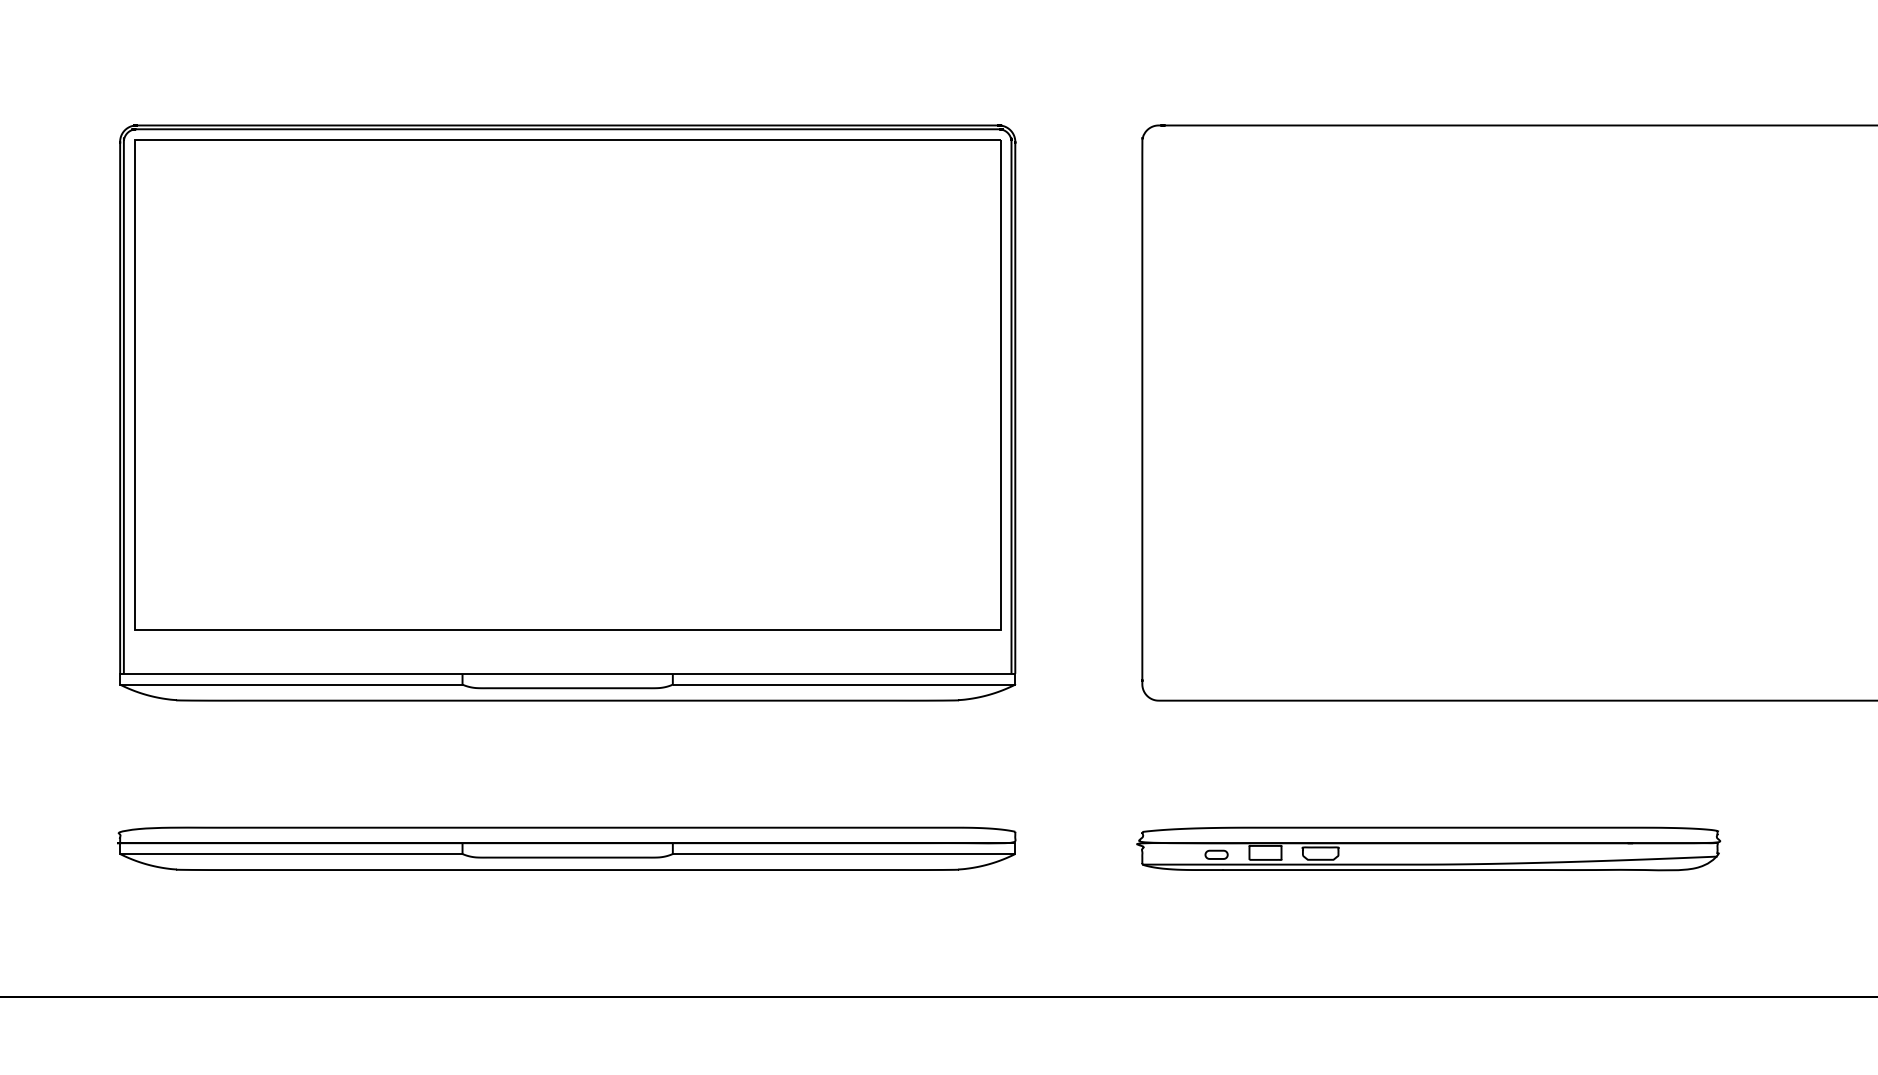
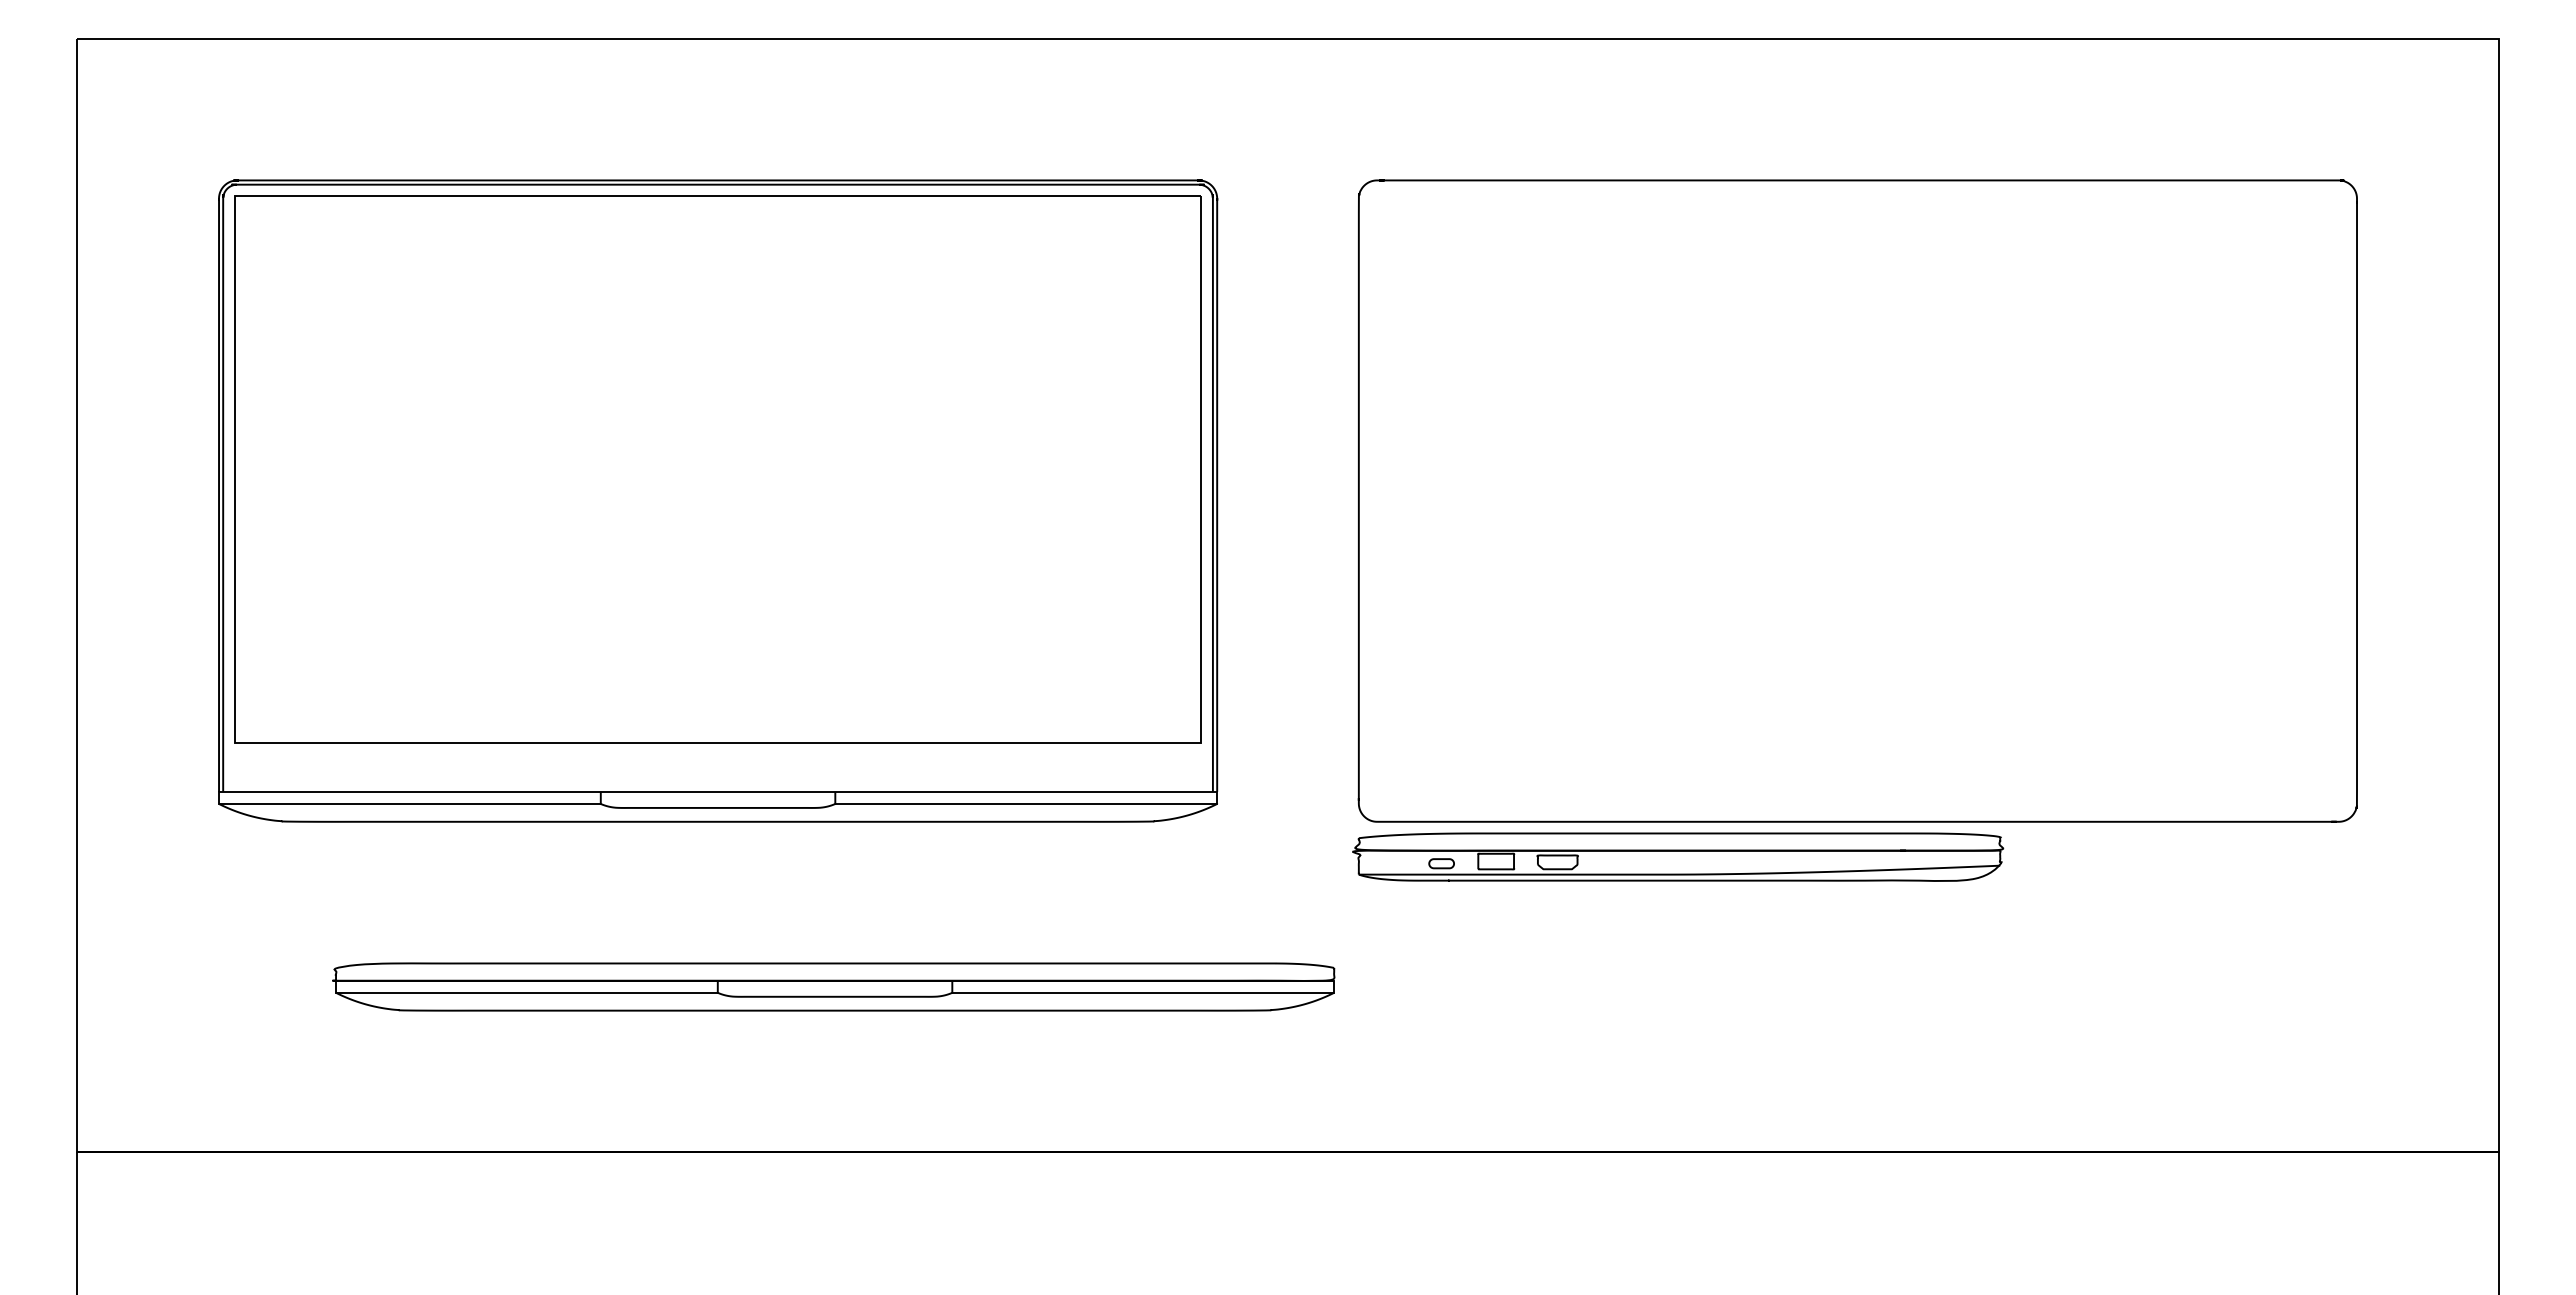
part: (566, 848) -> (833, 986), moved
part: (1429, 848) -> (1678, 856), moved

